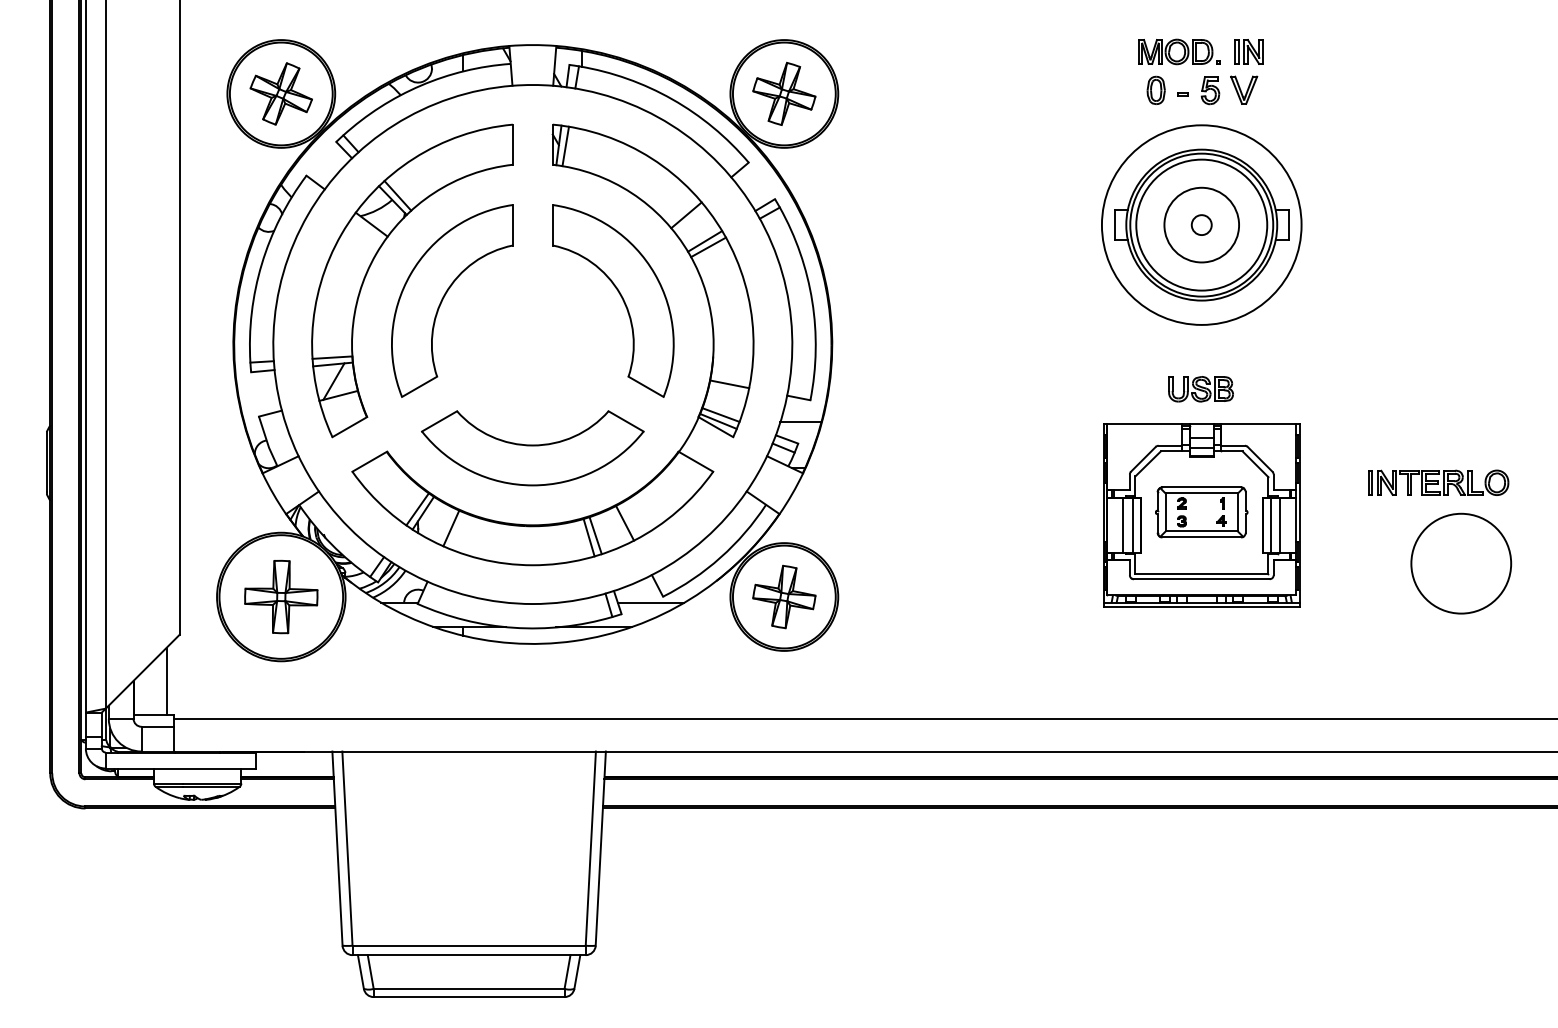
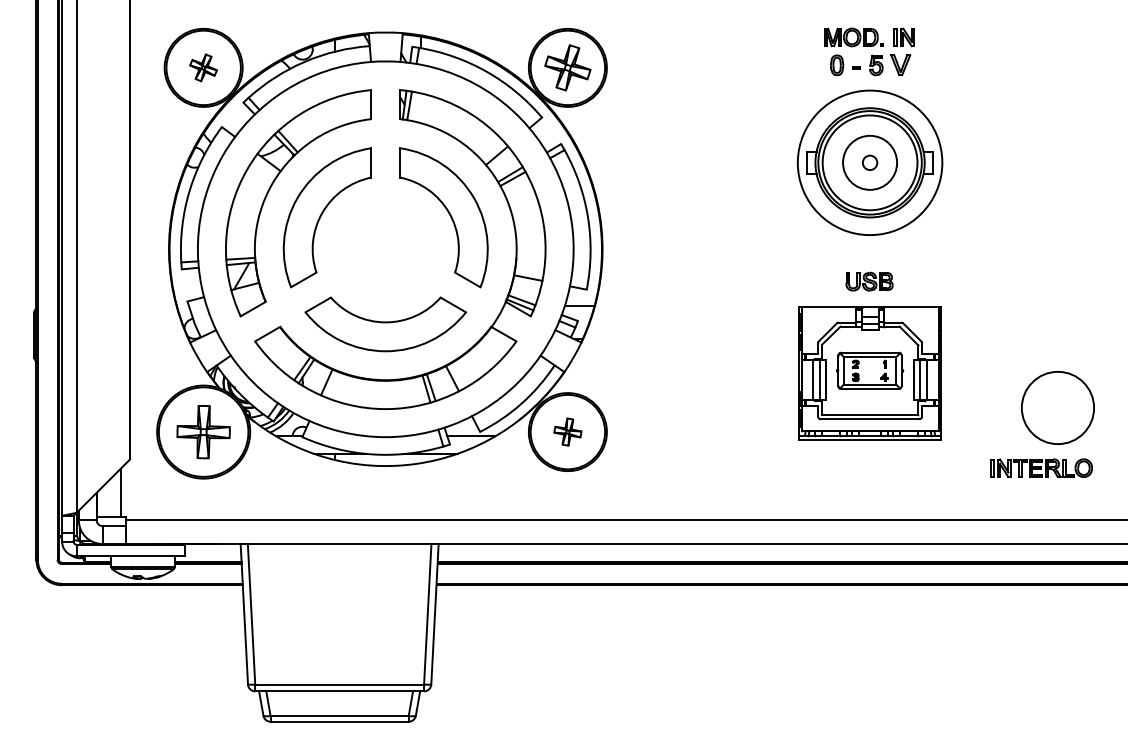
part: (280, 93) -> (203, 67), size x0.6
part: (1438, 482) -> (1041, 467), moved
part: (784, 596) -> (567, 431), size x0.6

